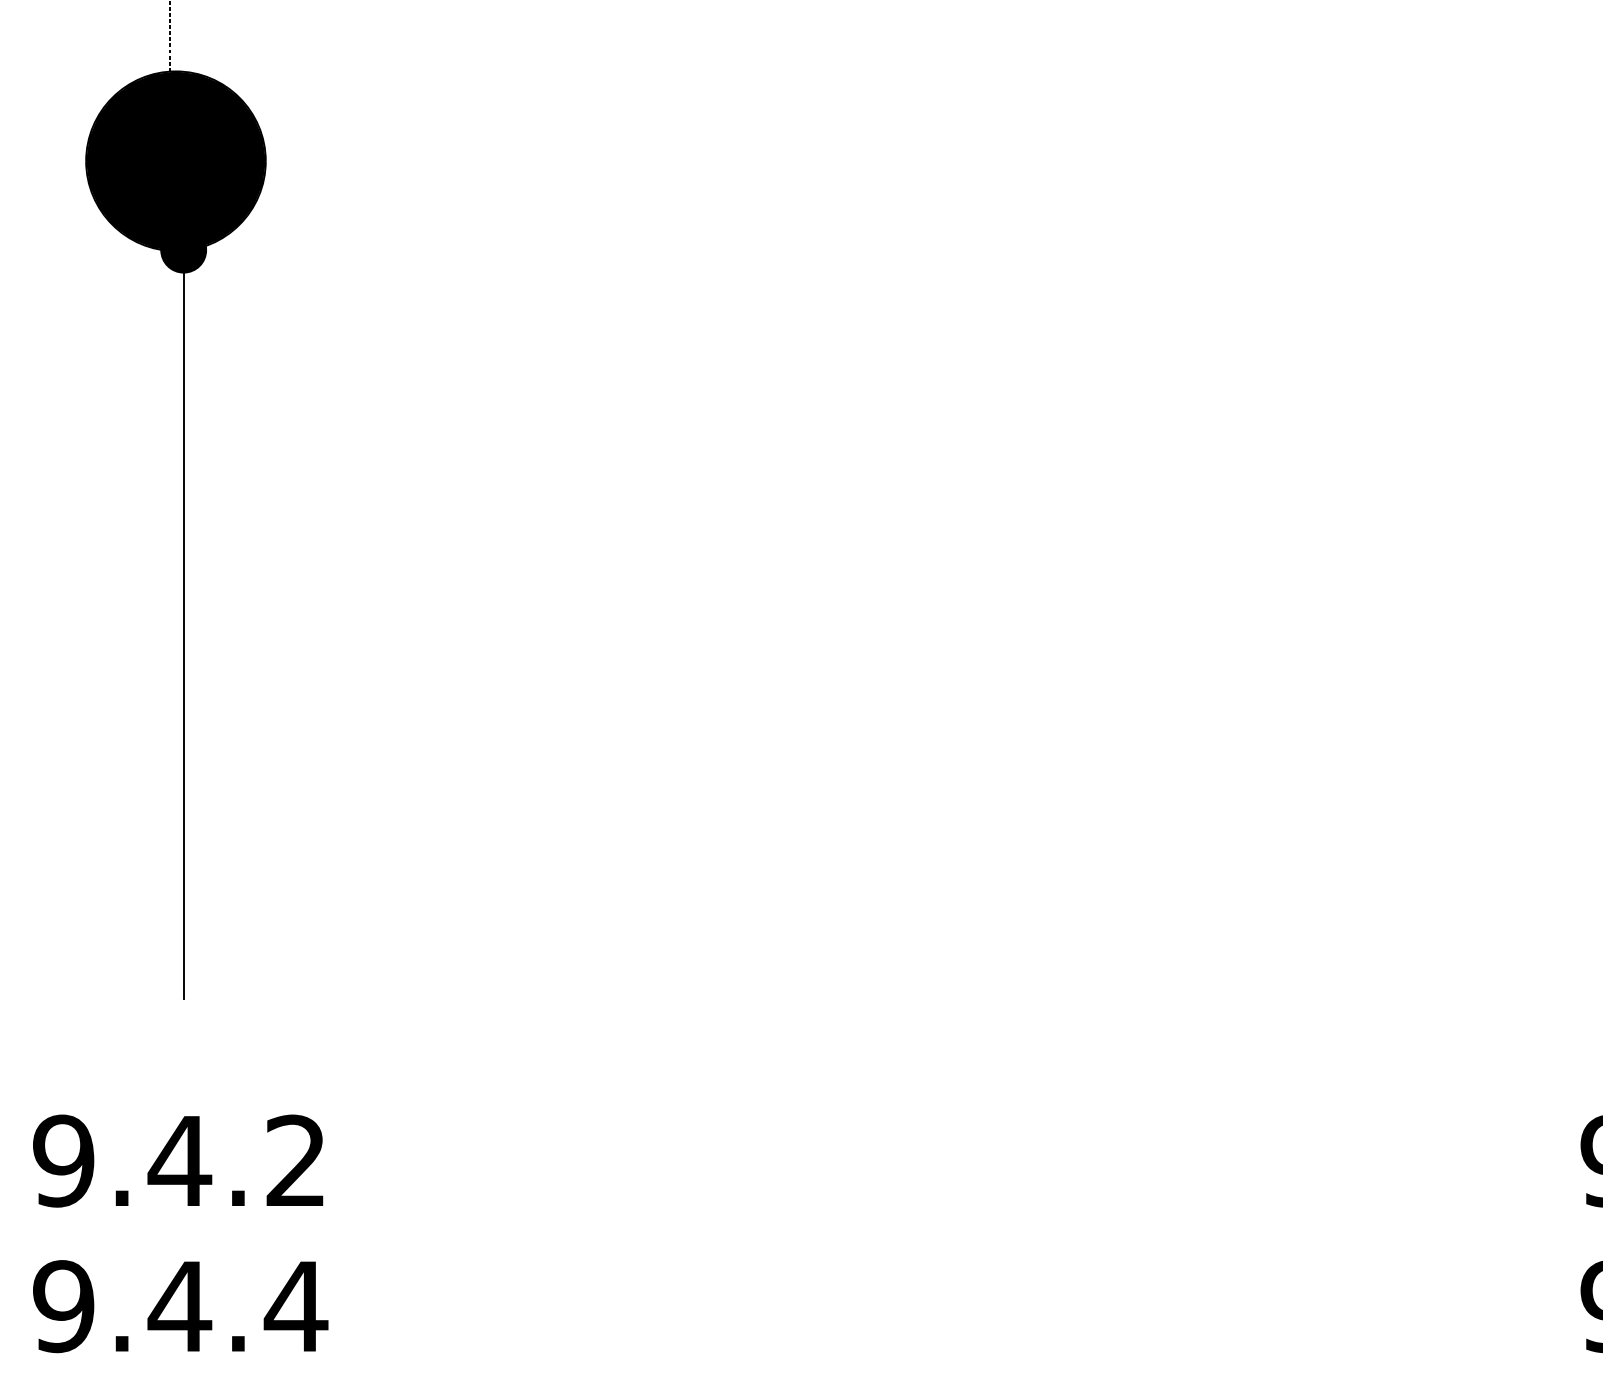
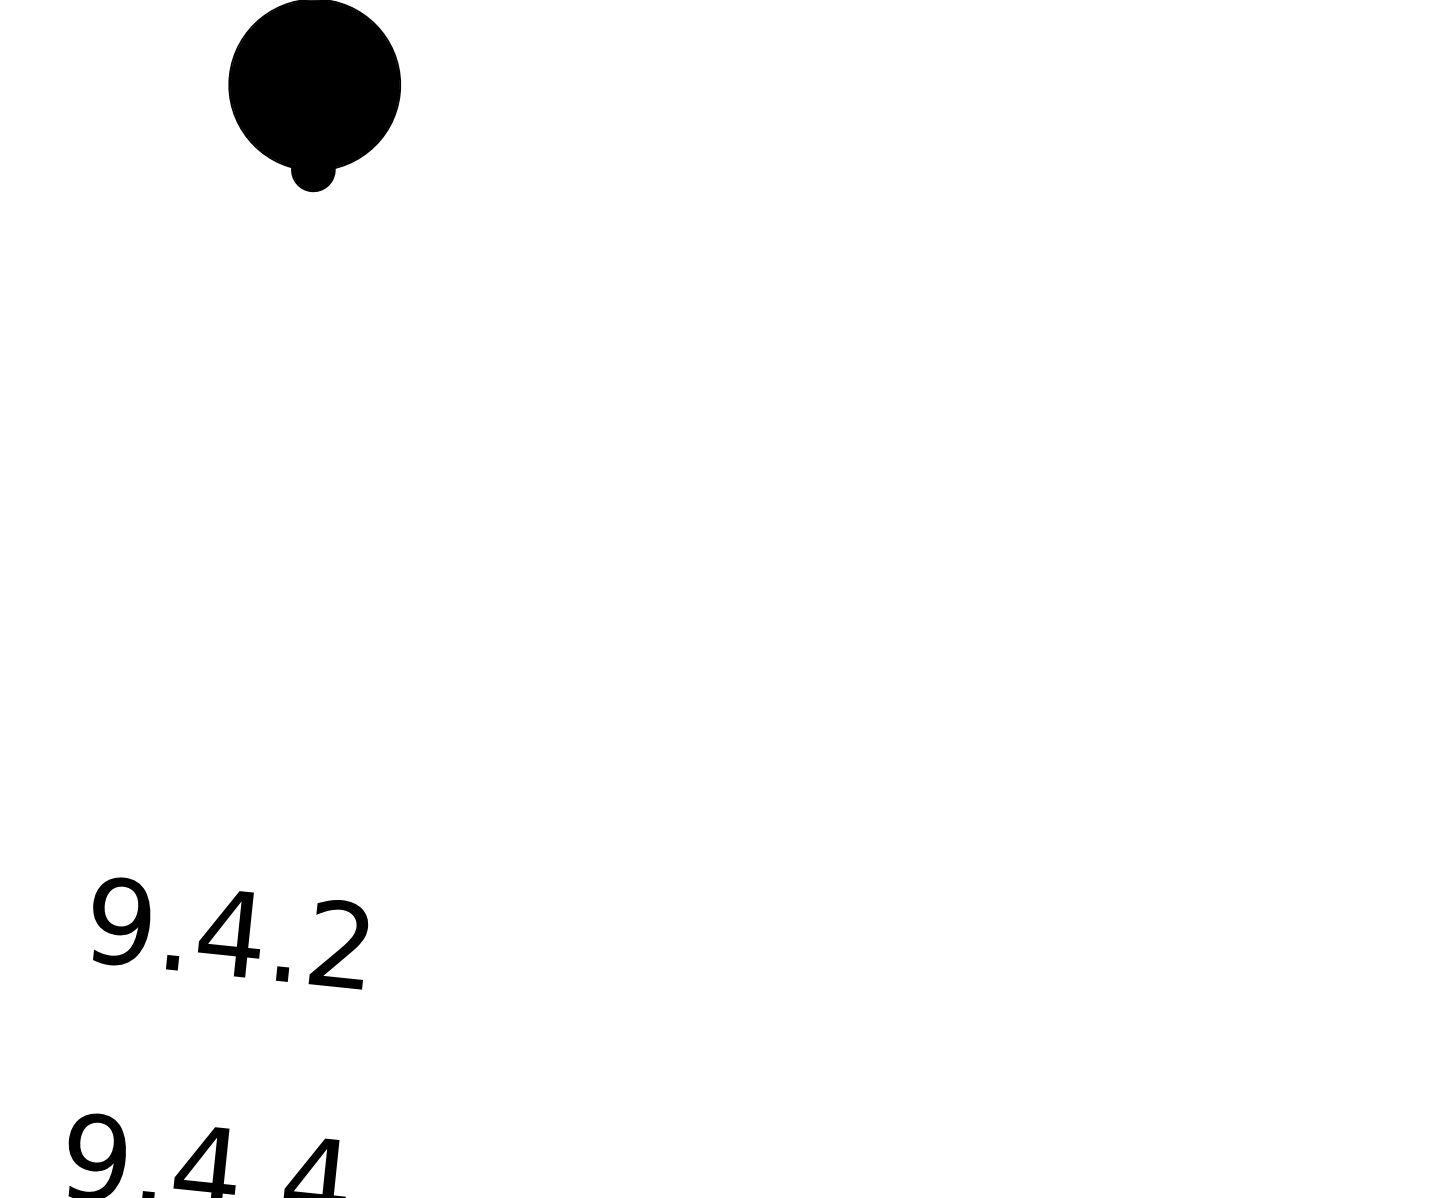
line: (183, 624) -> (276, 524), removed
text: (178, 1160) -> (229, 932), moved

